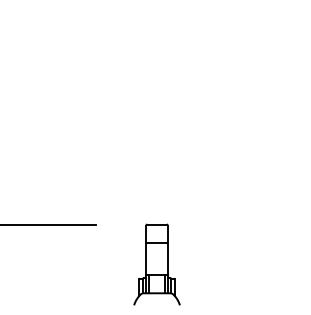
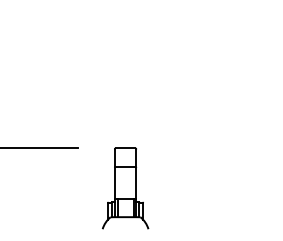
part: (156, 264) -> (125, 188), moved

